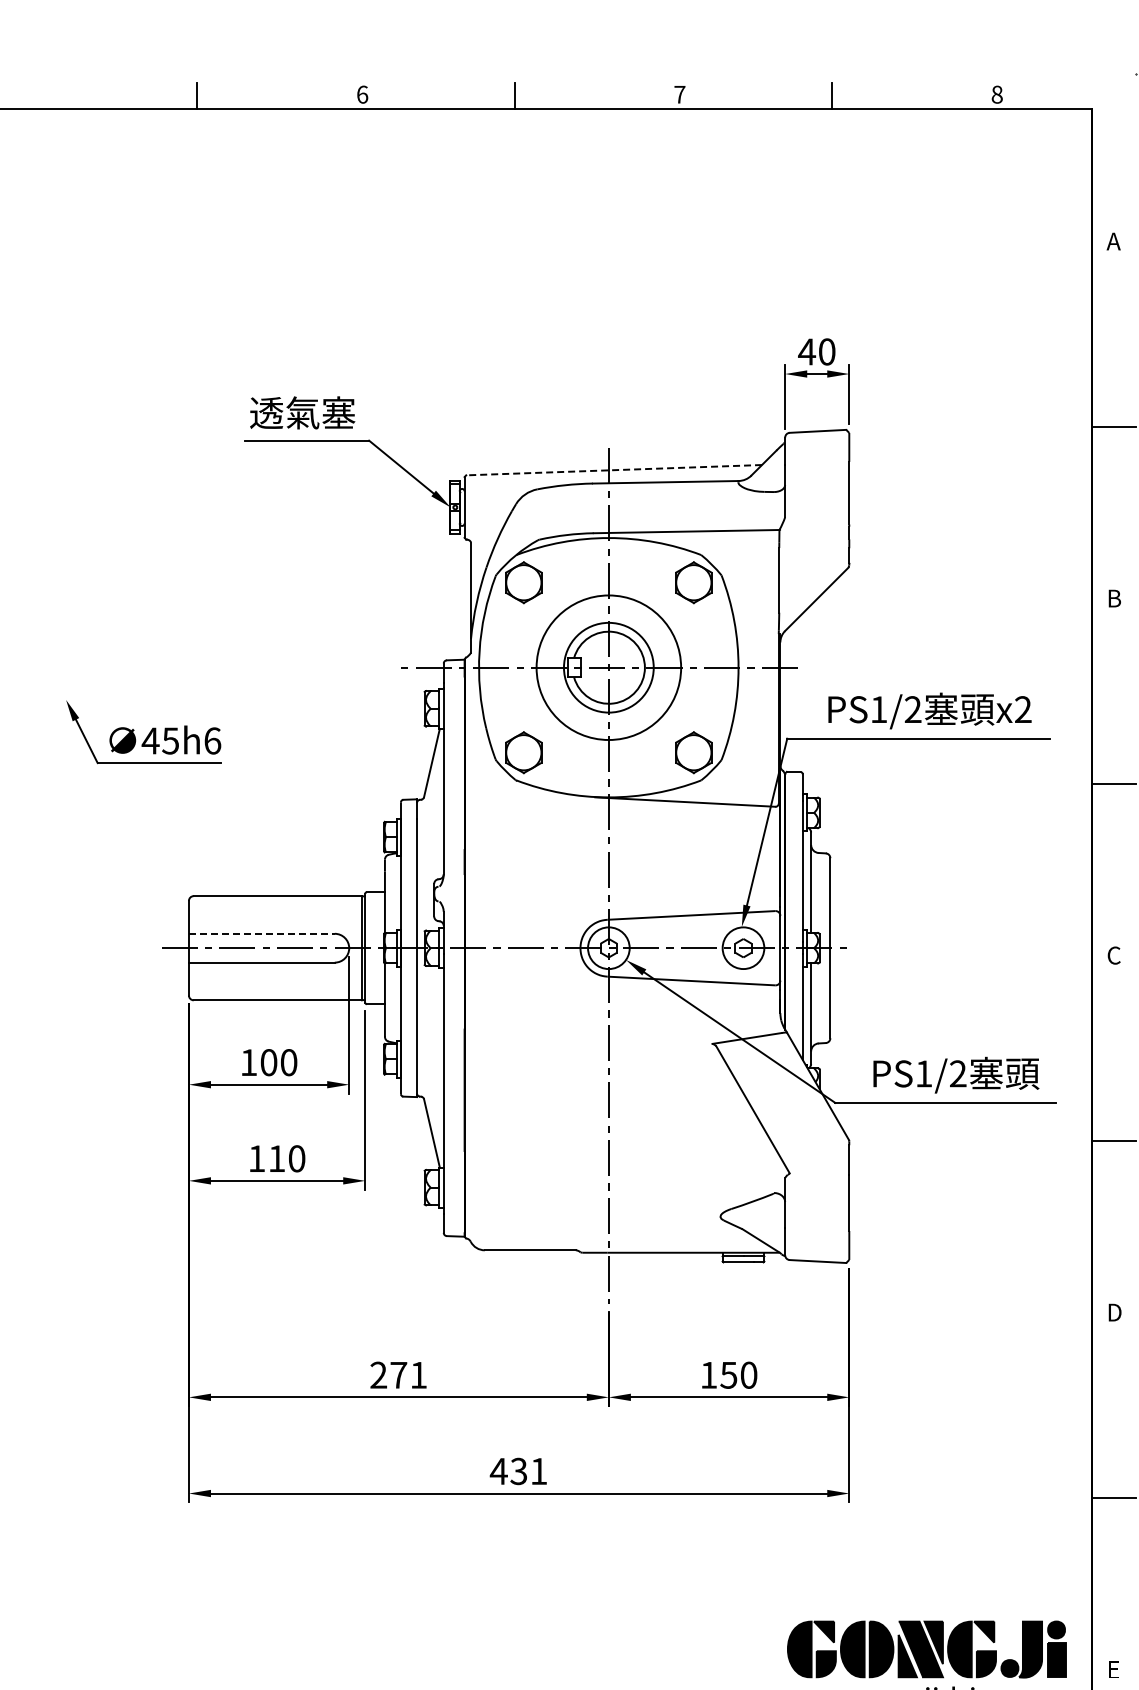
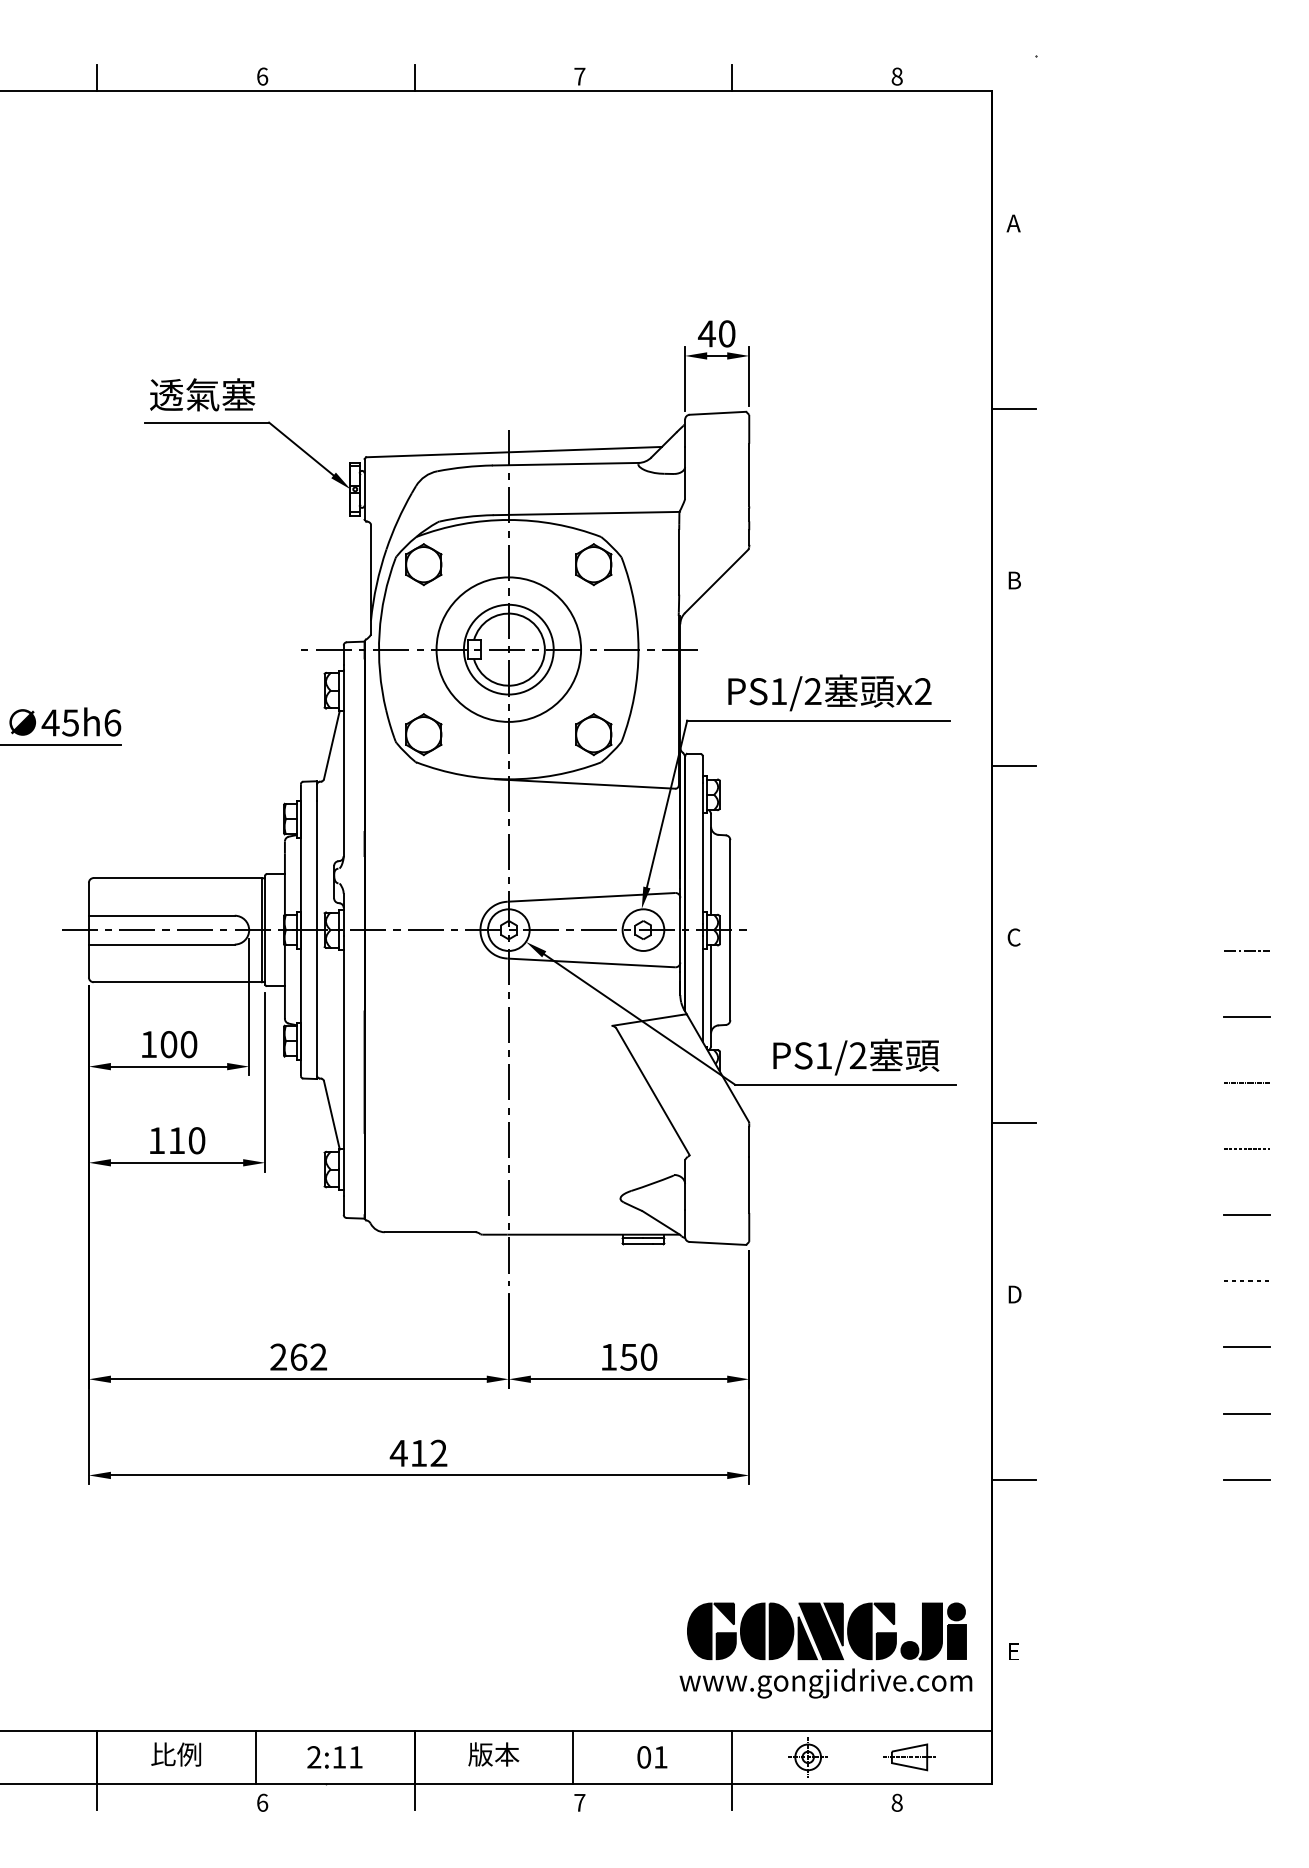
line: (614, 470) -> (514, 452), dashed -> solid
line: (261, 933) -> (161, 915), dashed -> solid
text: (408, 1374) -> (308, 1356), 271 -> 262
text: (528, 1471) -> (428, 1453), 431 -> 412

